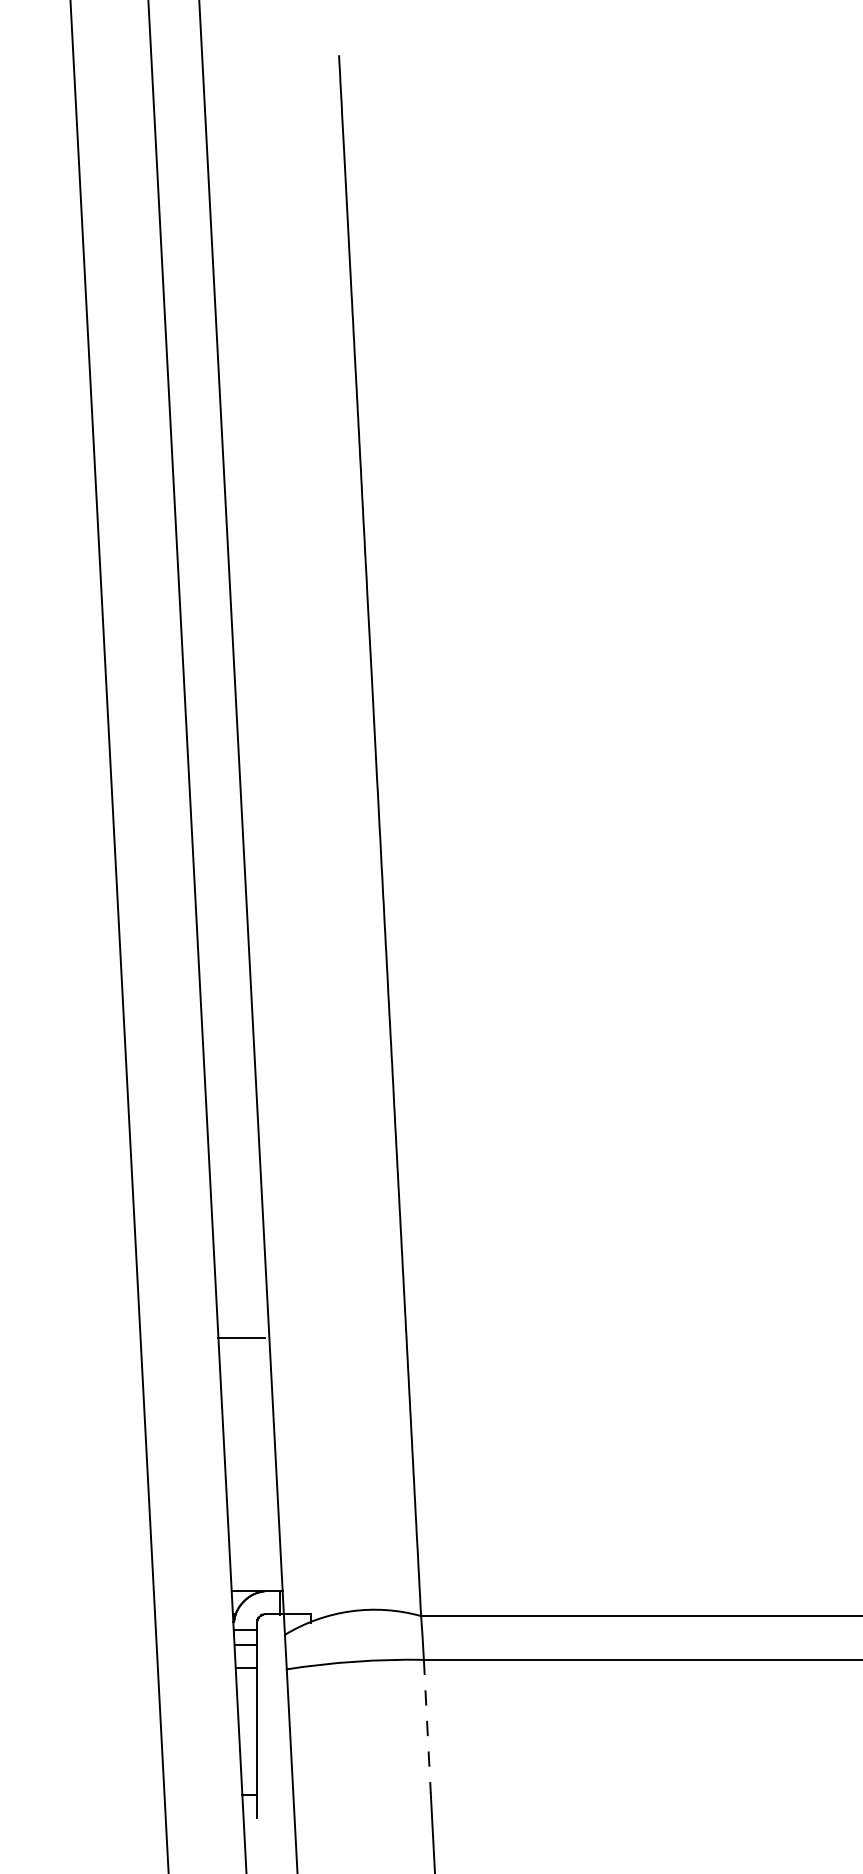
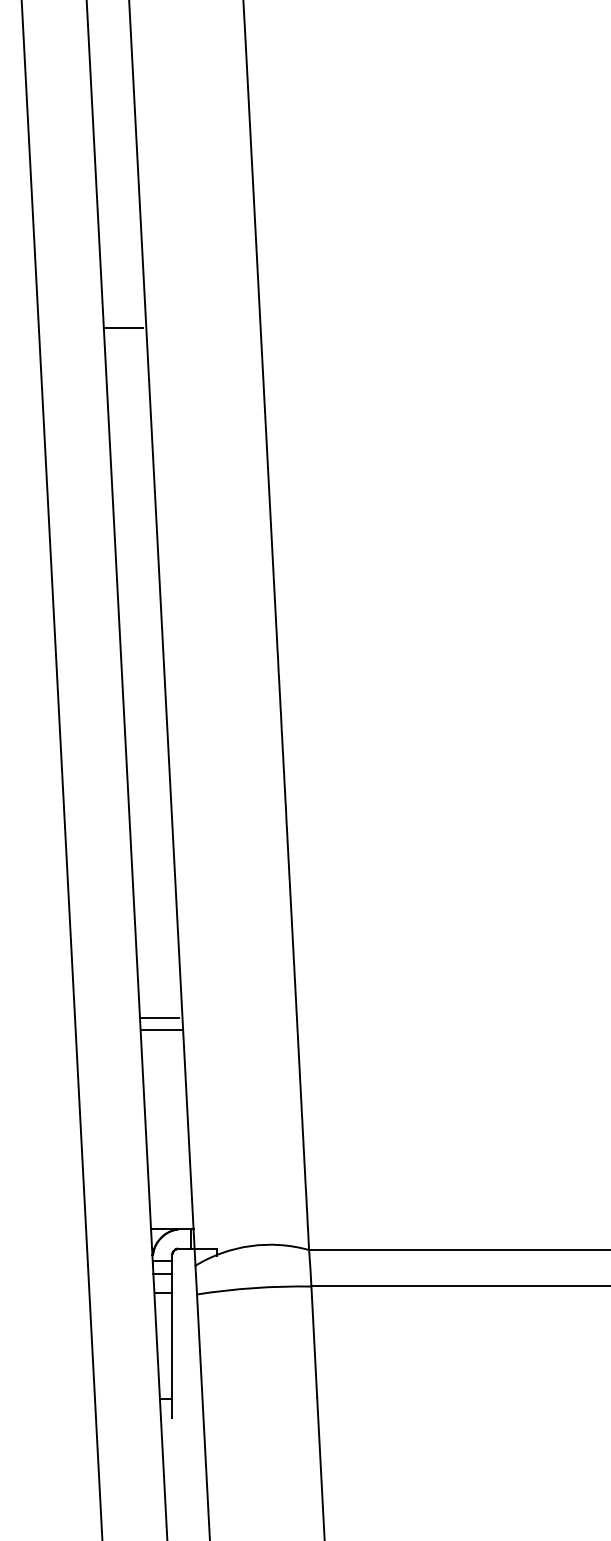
line: (198, 511) -> (123, 328), added
line: (244, 1352) -> (161, 1030), added
line: (427, 1726) -> (314, 1342), dashed -> solid

